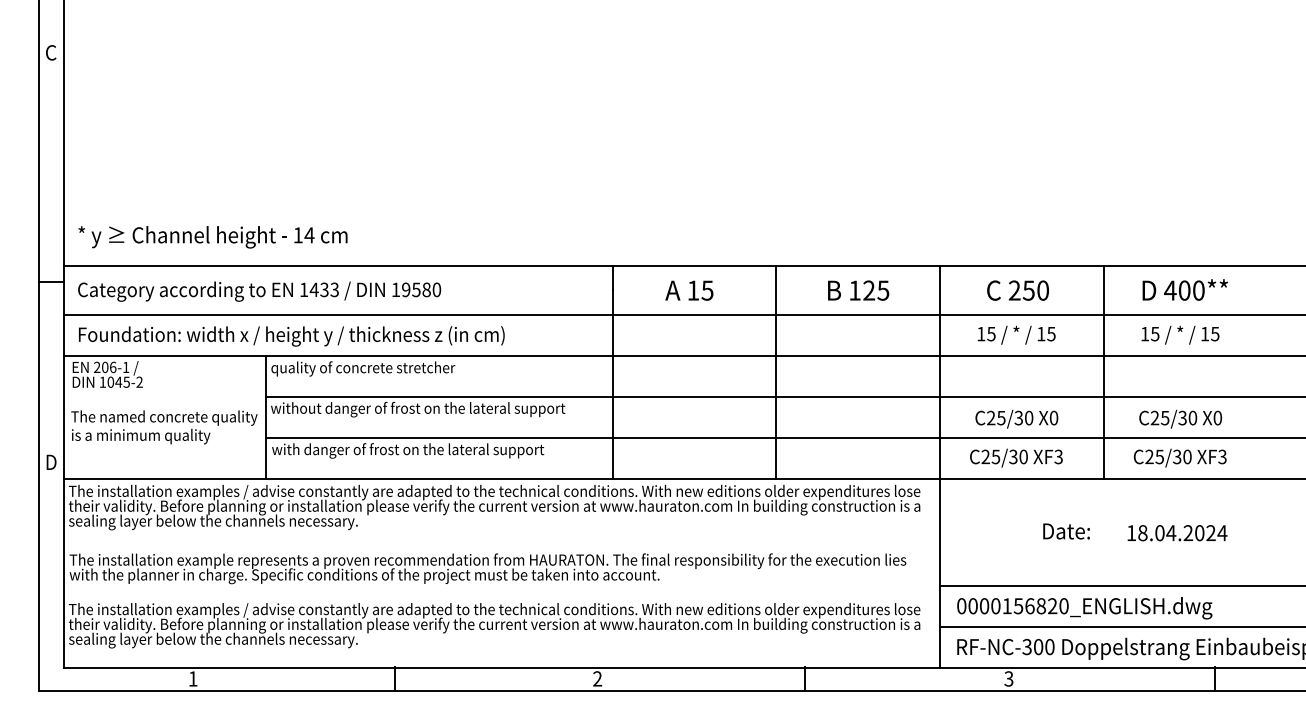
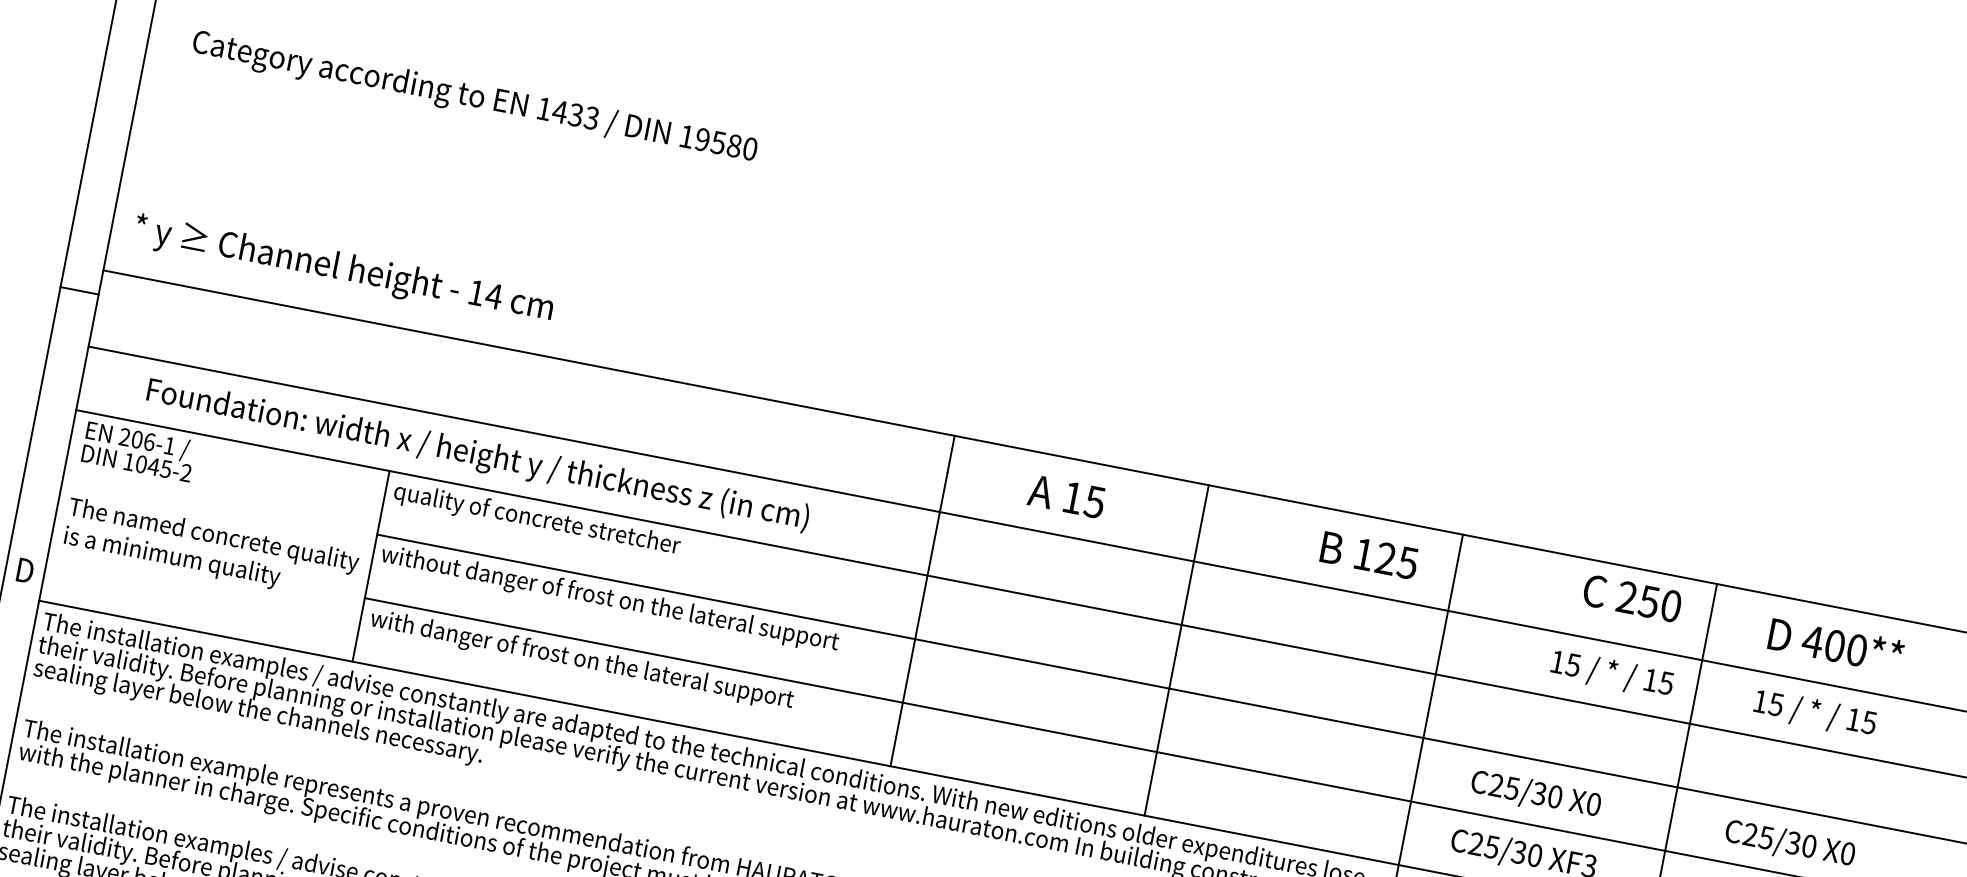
text: (858, 290) -> (1369, 555), moved
text: (1017, 290) -> (1631, 598), moved
text: (259, 291) -> (474, 98), moved
text: (1016, 334) -> (1612, 673), moved
text: (291, 336) -> (477, 455), moved

